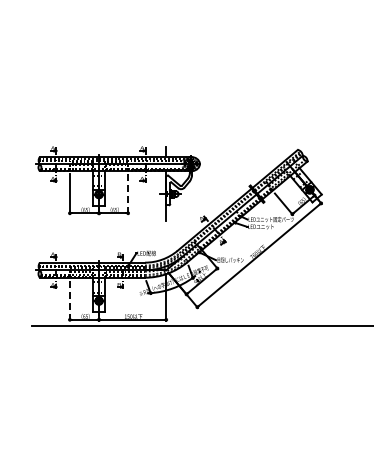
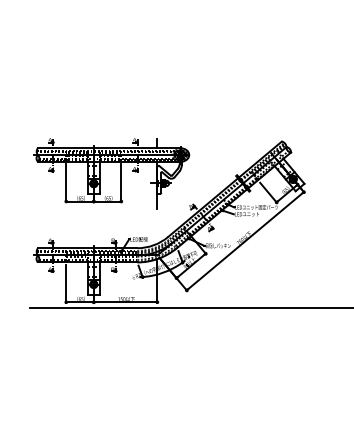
line: (128, 194) -> (121, 183), dashed -> solid
line: (69, 301) -> (65, 284), dashed -> solid

